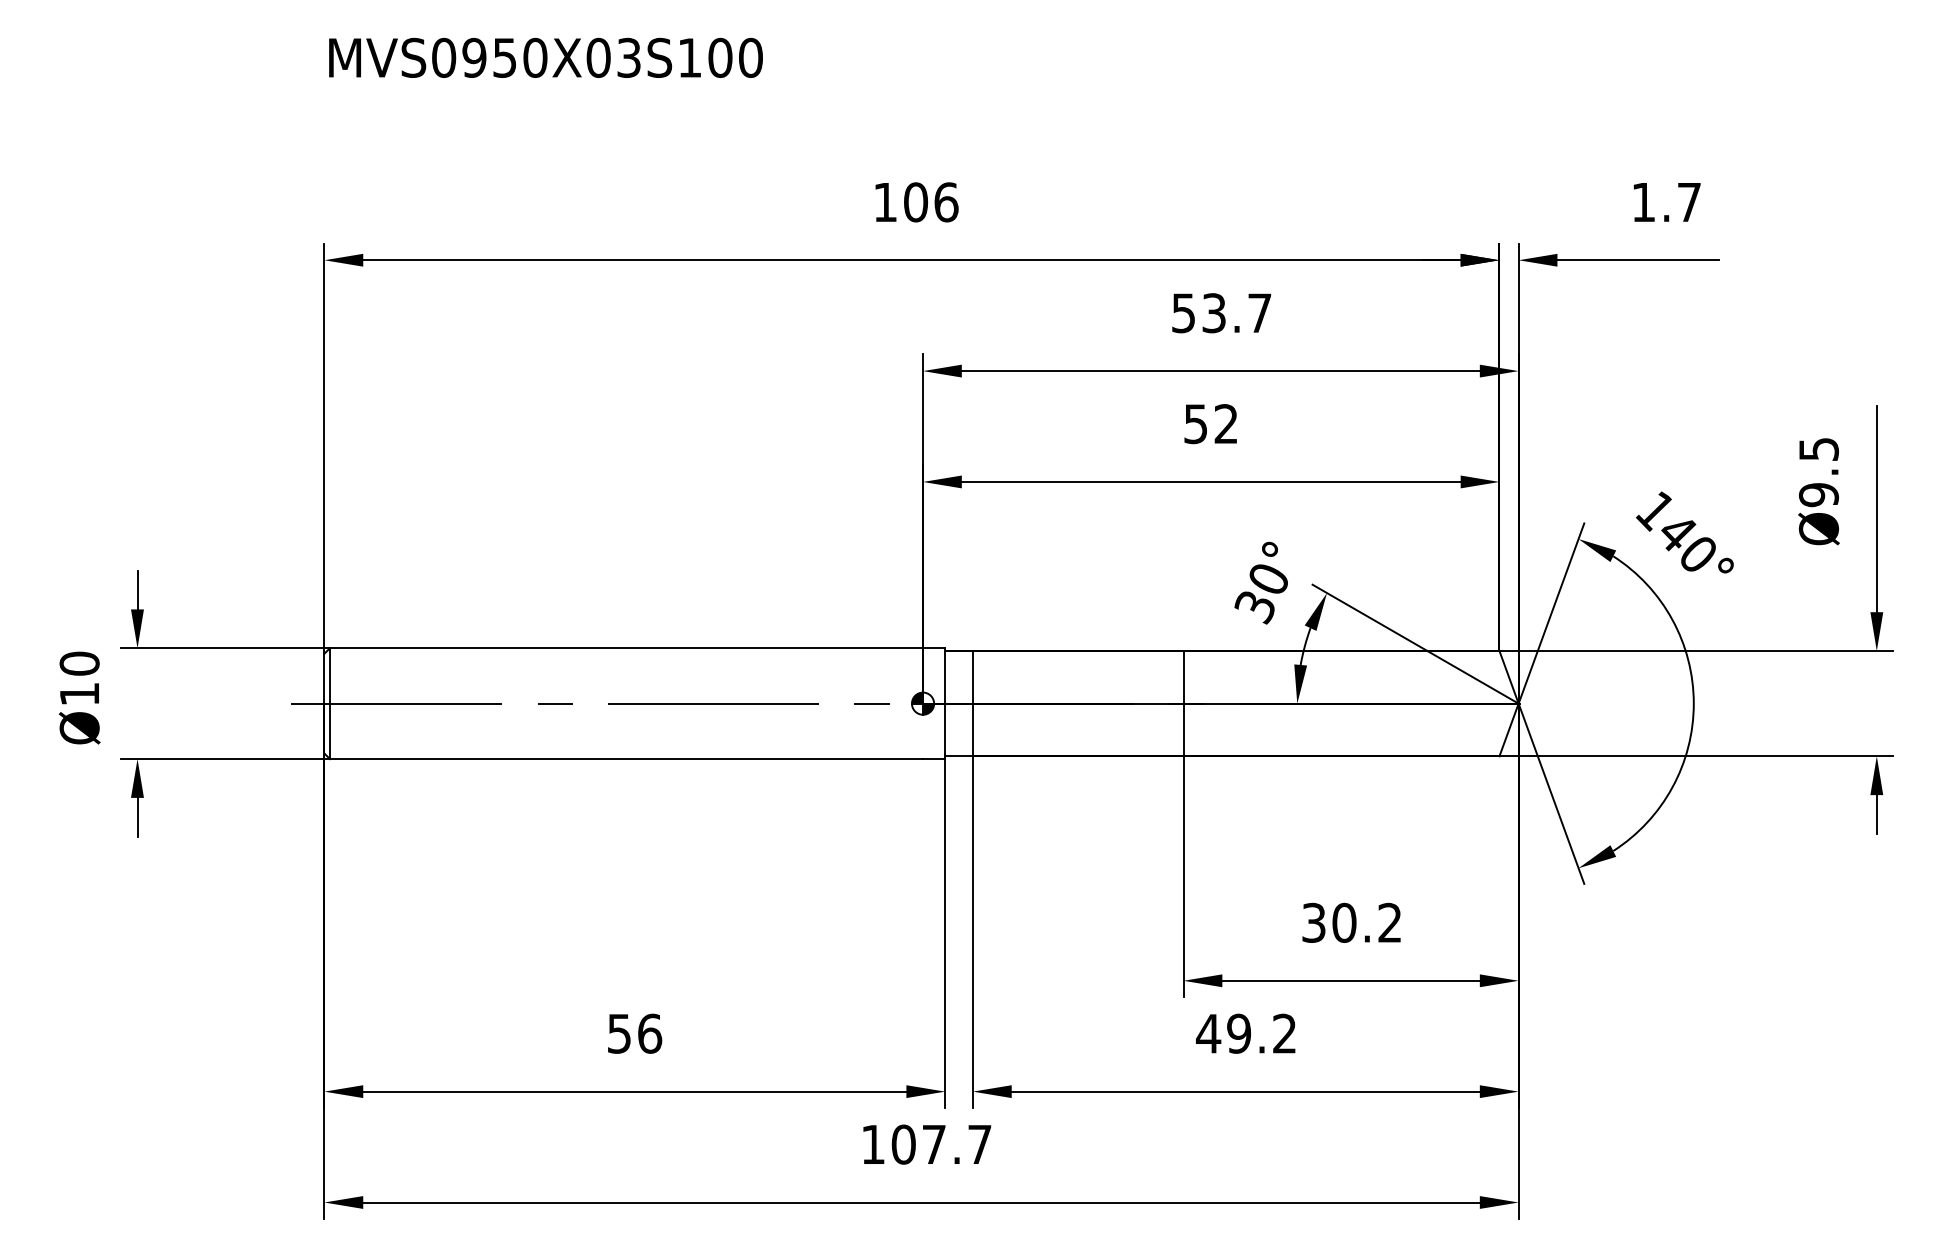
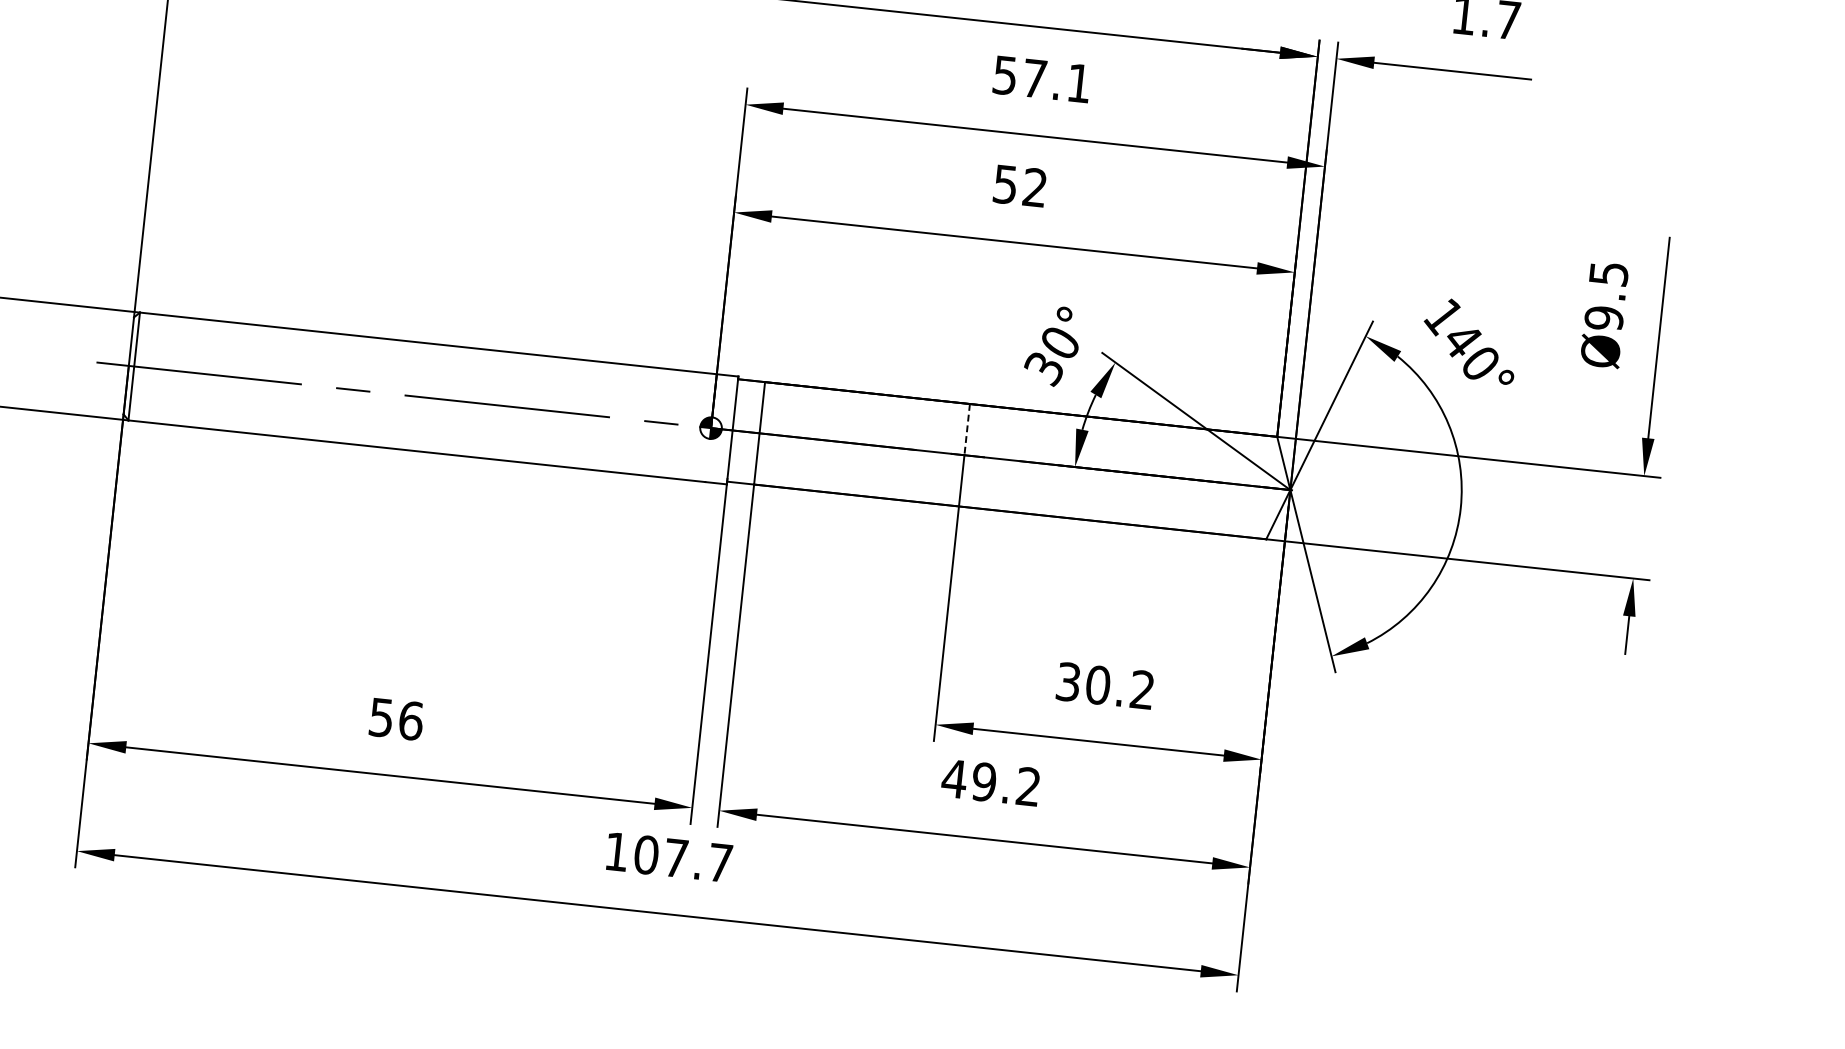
text: (1236, 313) -> (1056, 81), 53.7 -> 57.1
line: (1183, 677) -> (967, 429), solid -> dashed

